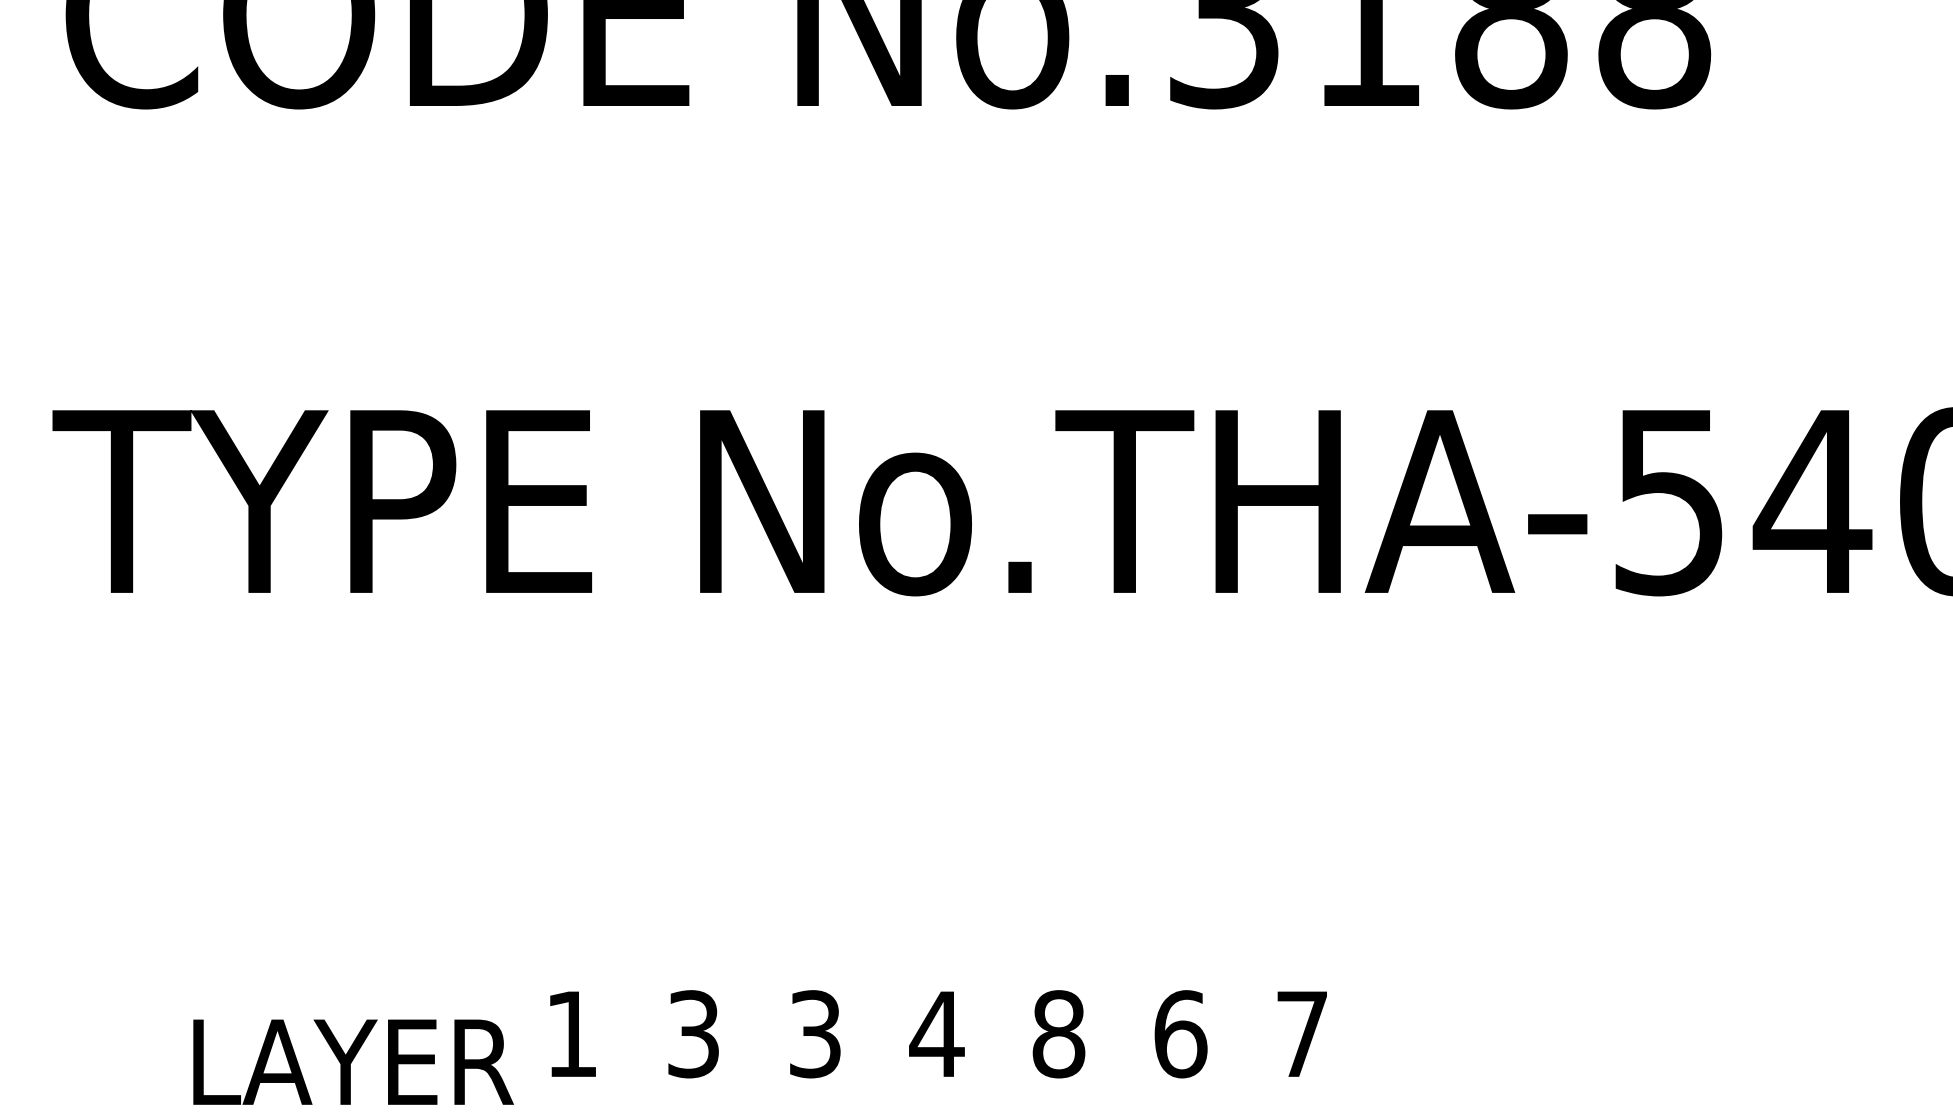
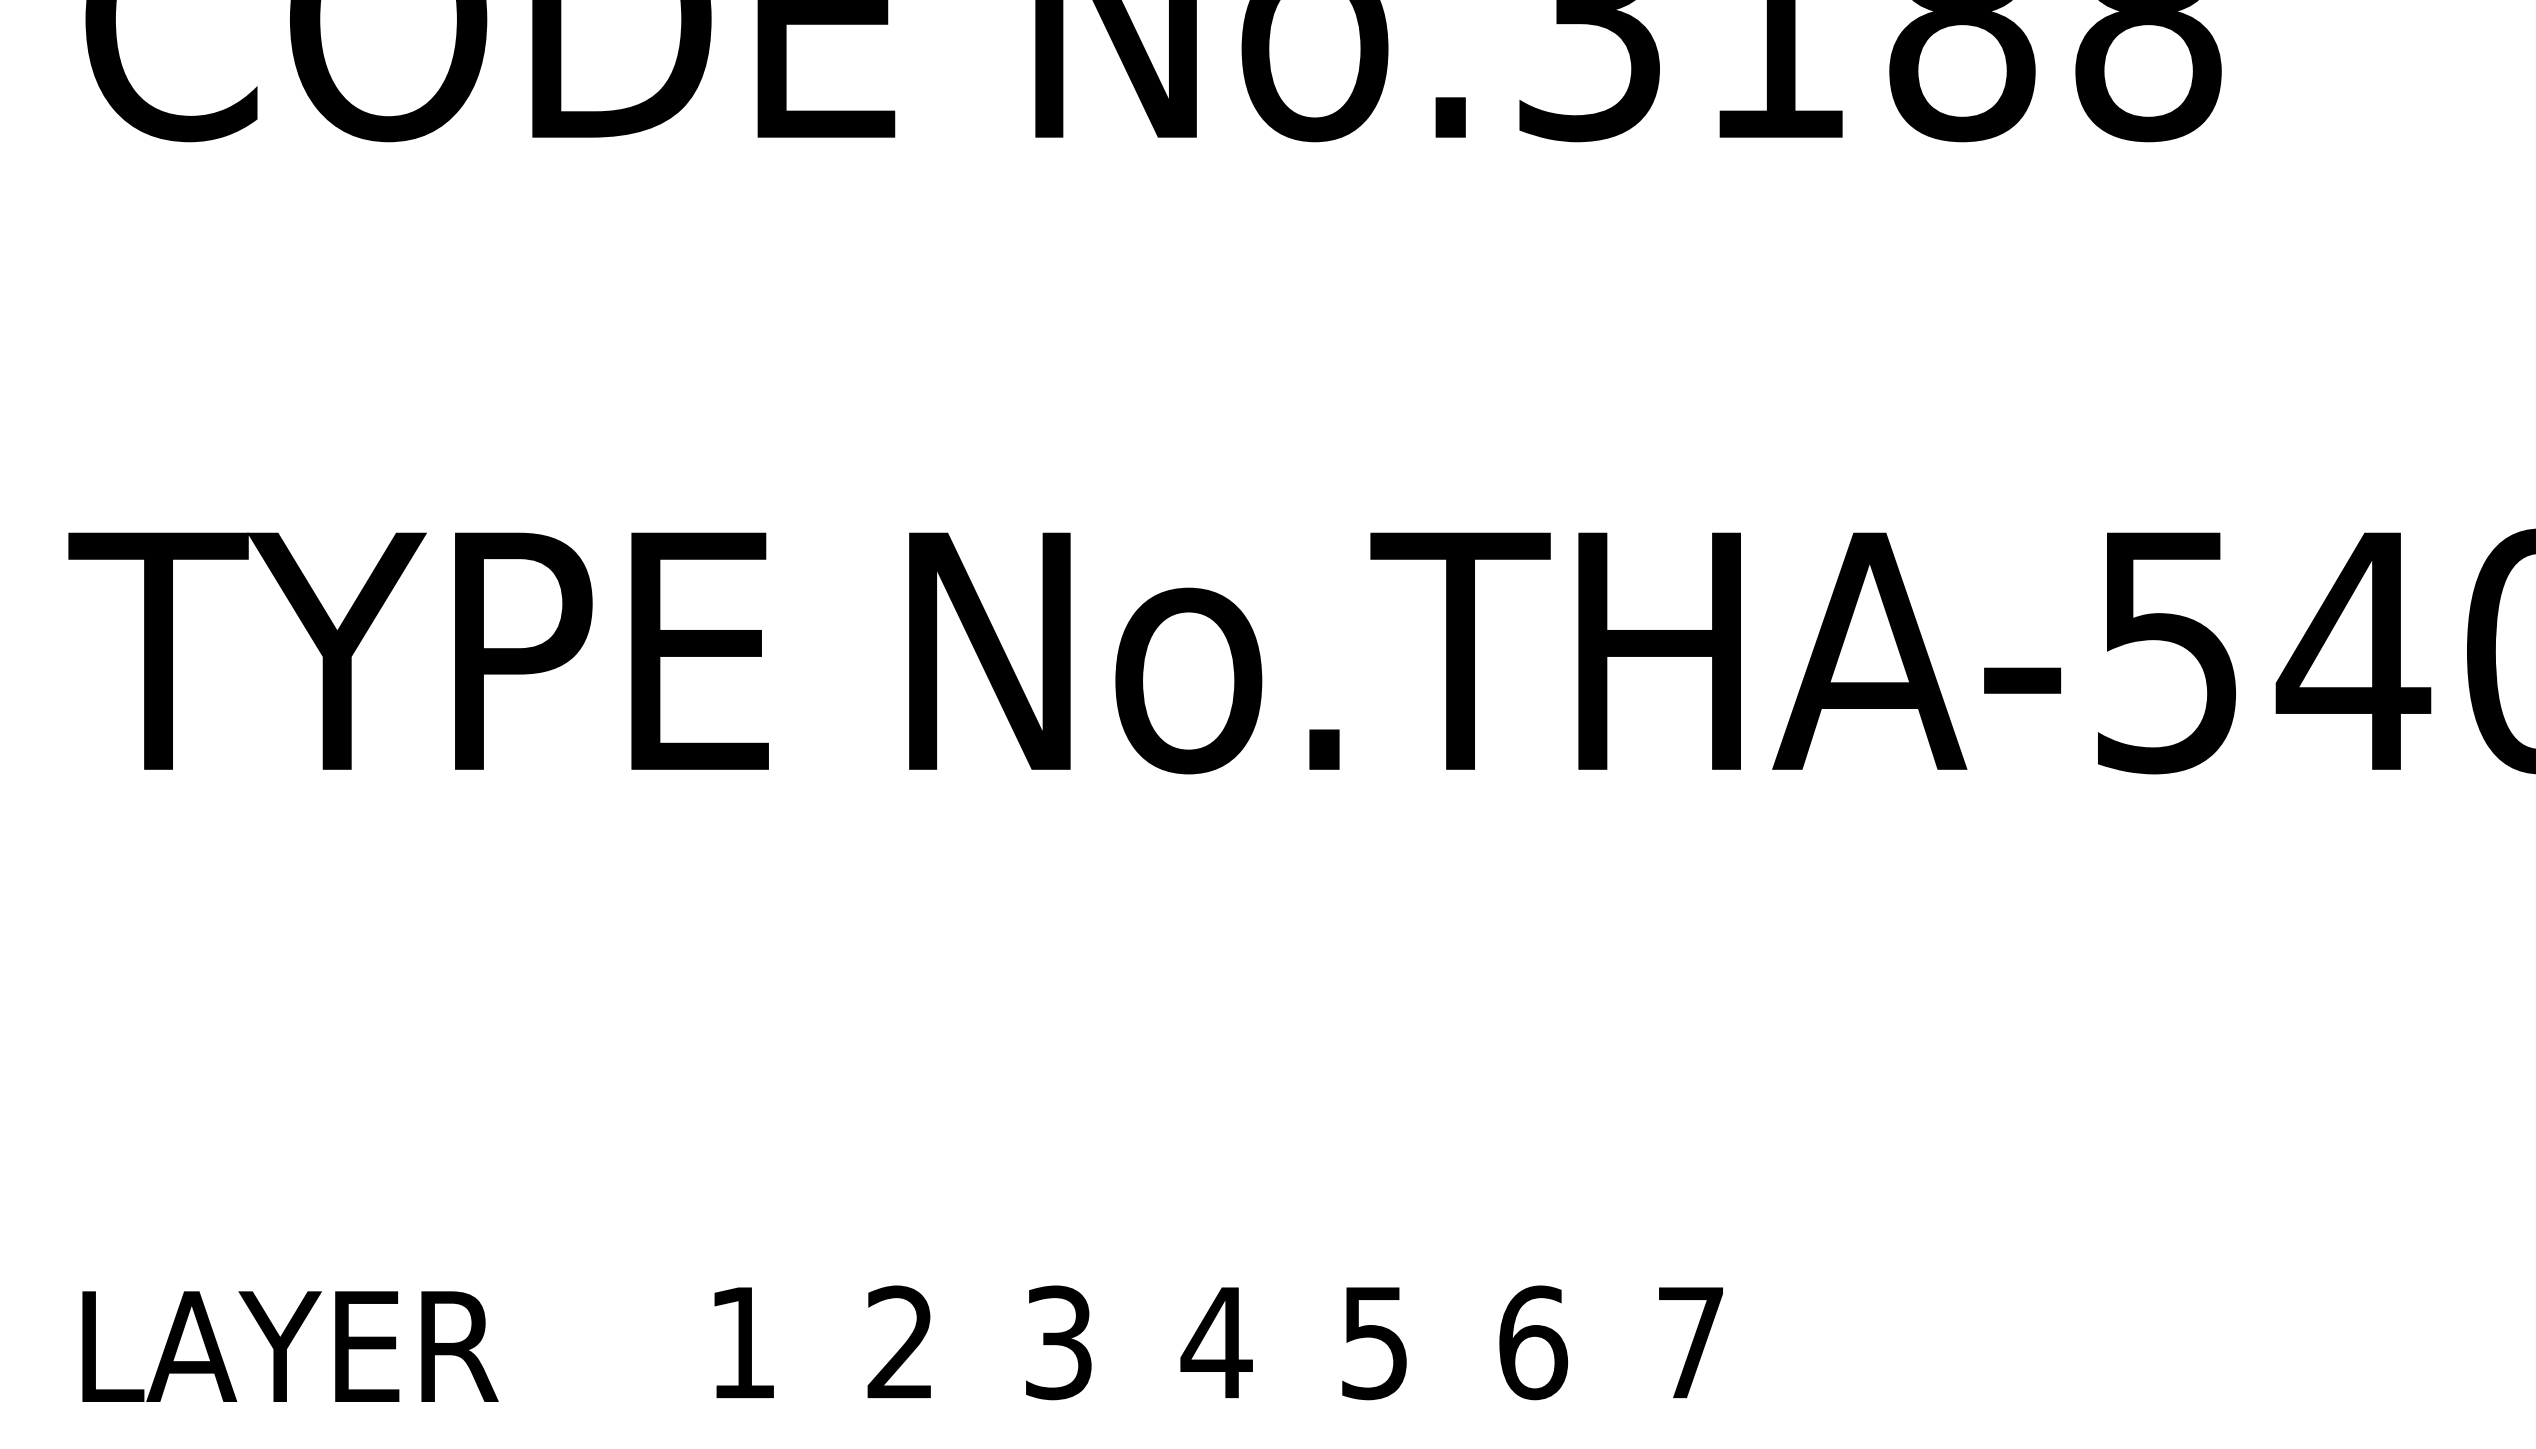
text: (693, 1034) -> (900, 1343), 3 -> 2
text: (1058, 1034) -> (1374, 1343), 8 -> 5
text: (353, 1061) -> (290, 1345), moved

